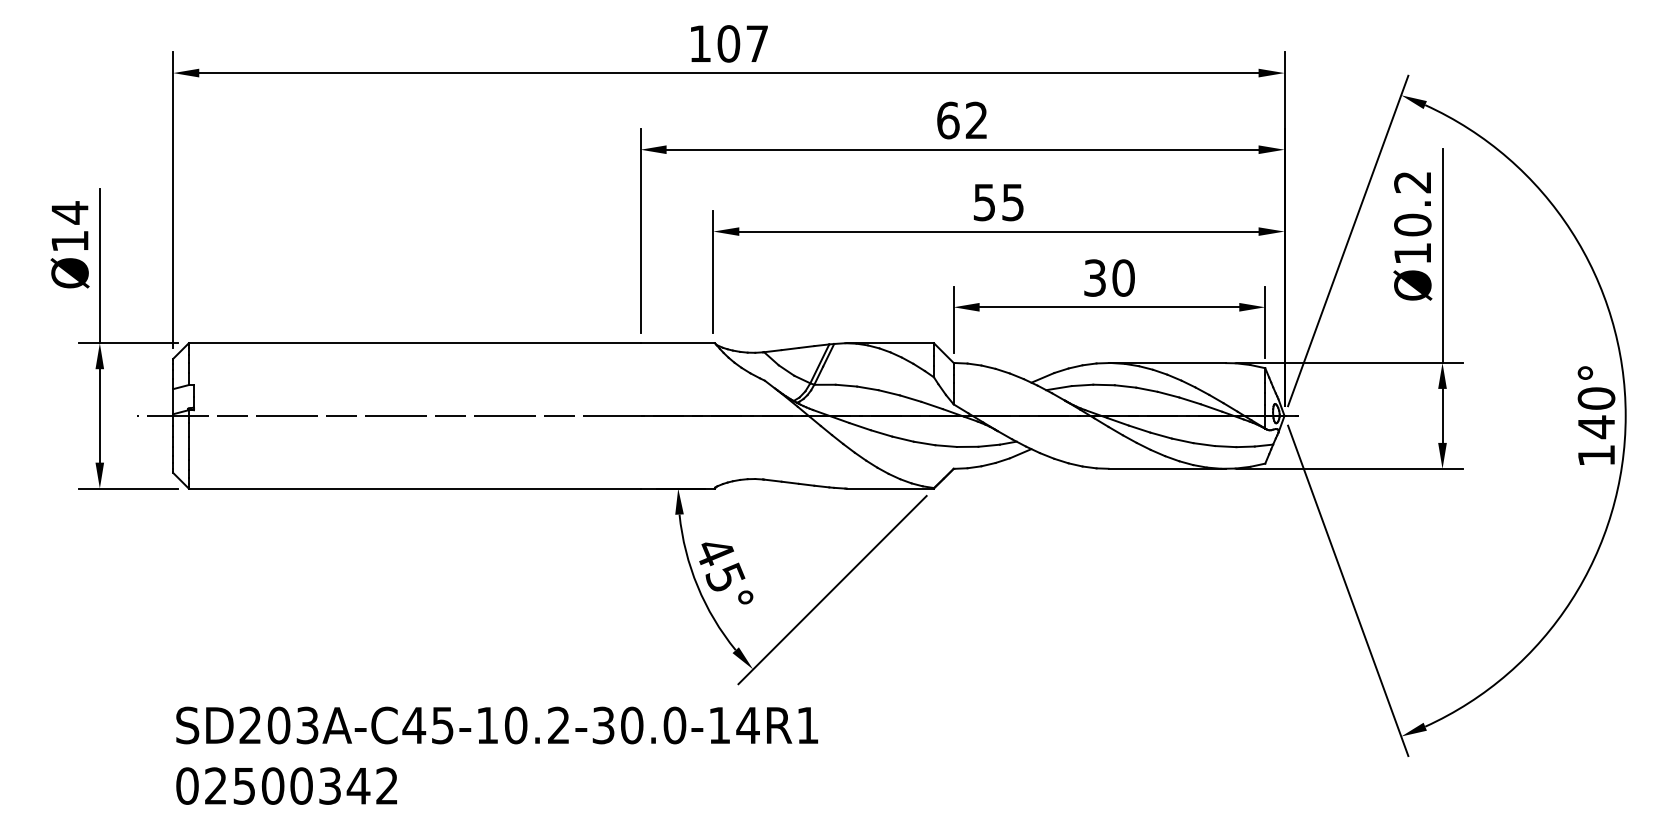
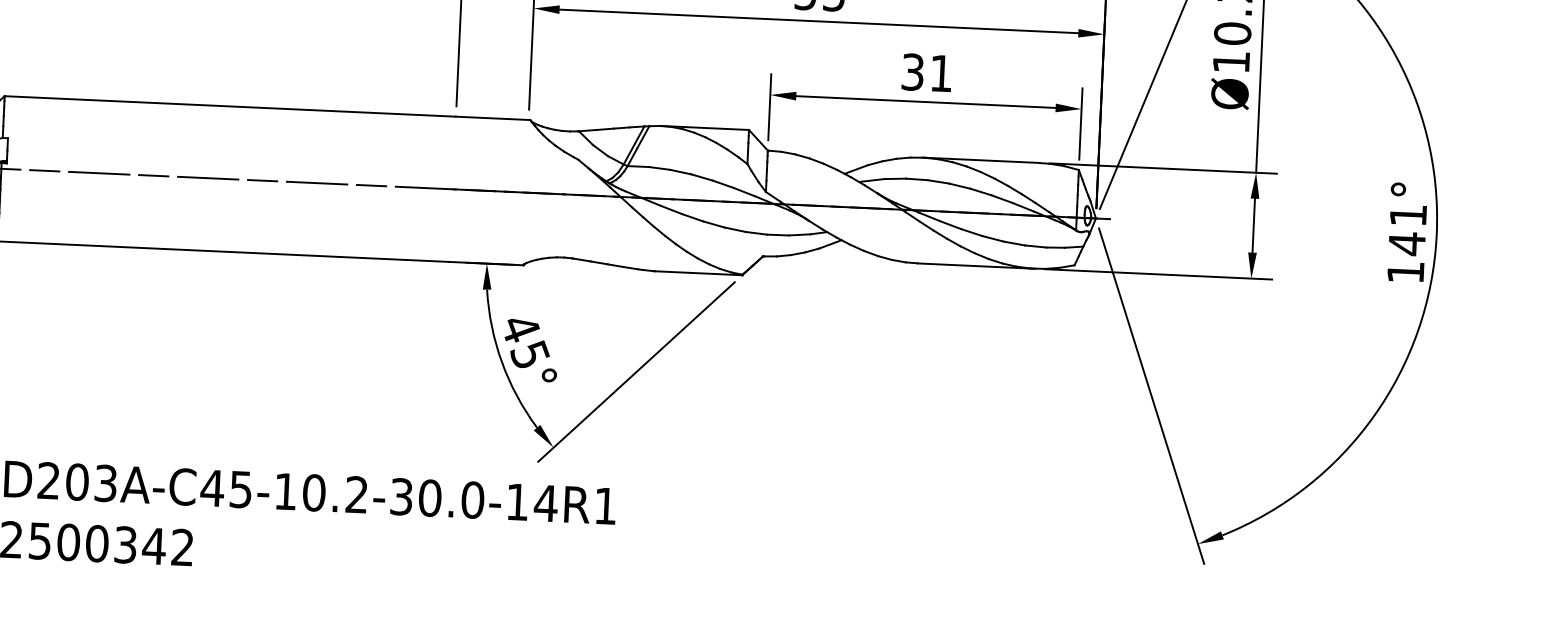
text: (1123, 277) -> (941, 72), 30 -> 31
text: (1596, 398) -> (1408, 215), 140° -> 141°

